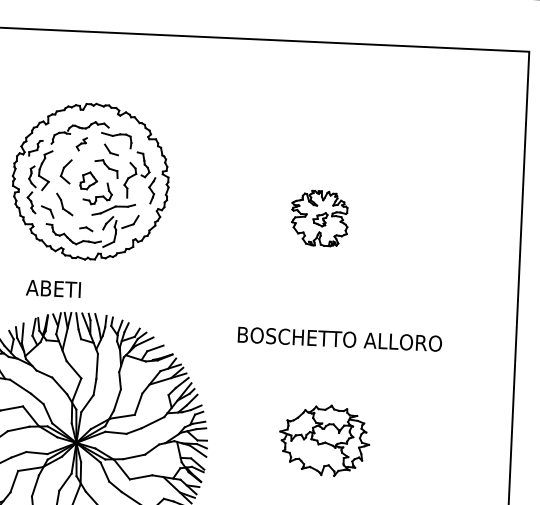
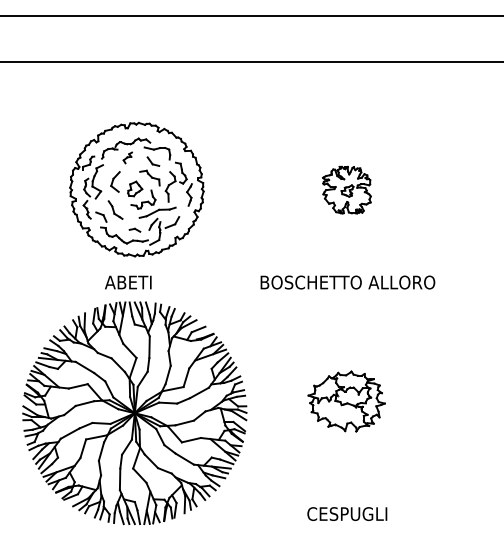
part: (319, 217) -> (346, 189), moved
text: (53, 288) -> (128, 282), moved
text: (339, 339) -> (347, 282), moved

